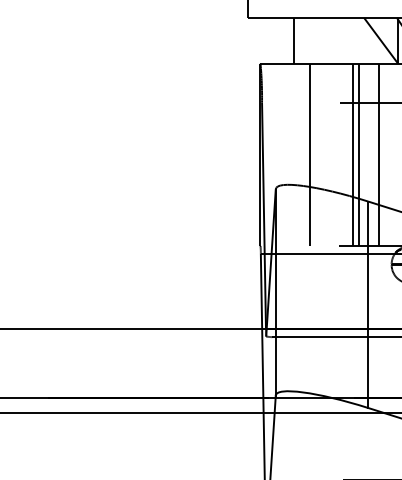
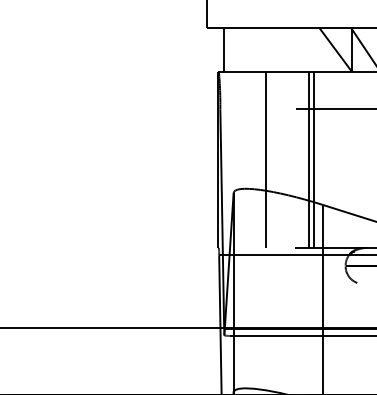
line: (293, 40) -> (223, 49), moved
line: (379, 154) -> (333, 159), removed

